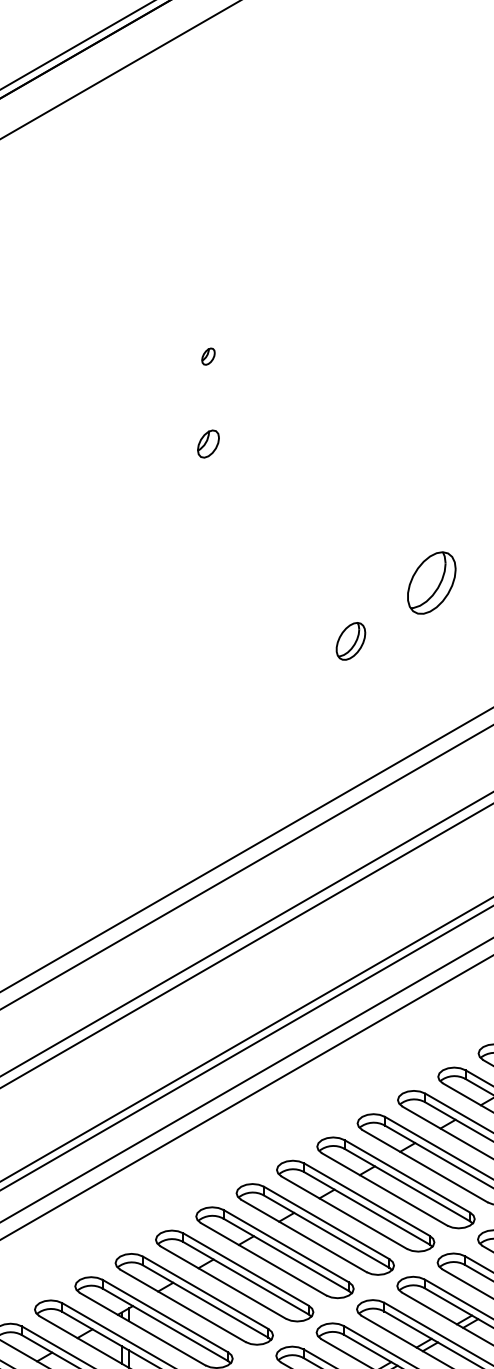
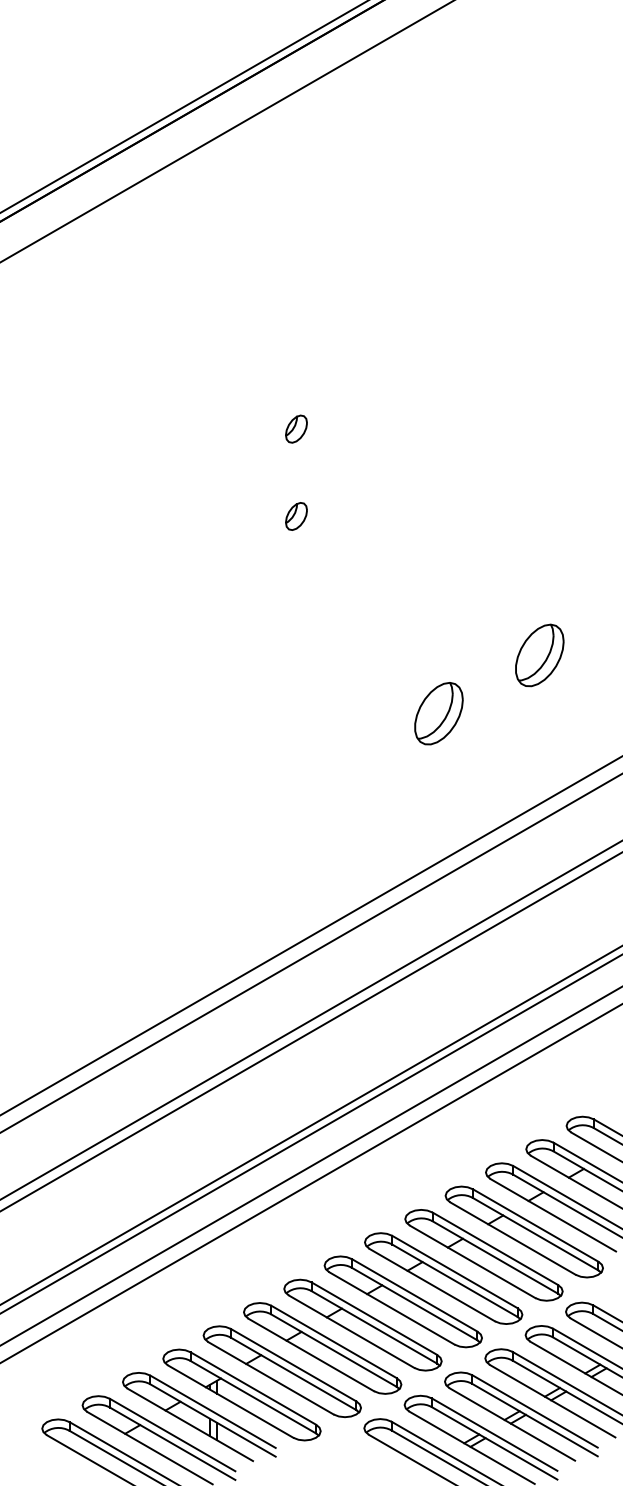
part: (208, 356) -> (296, 428), size x1.67
part: (431, 583) -> (539, 655), moved
part: (350, 641) -> (438, 713), size x1.67

